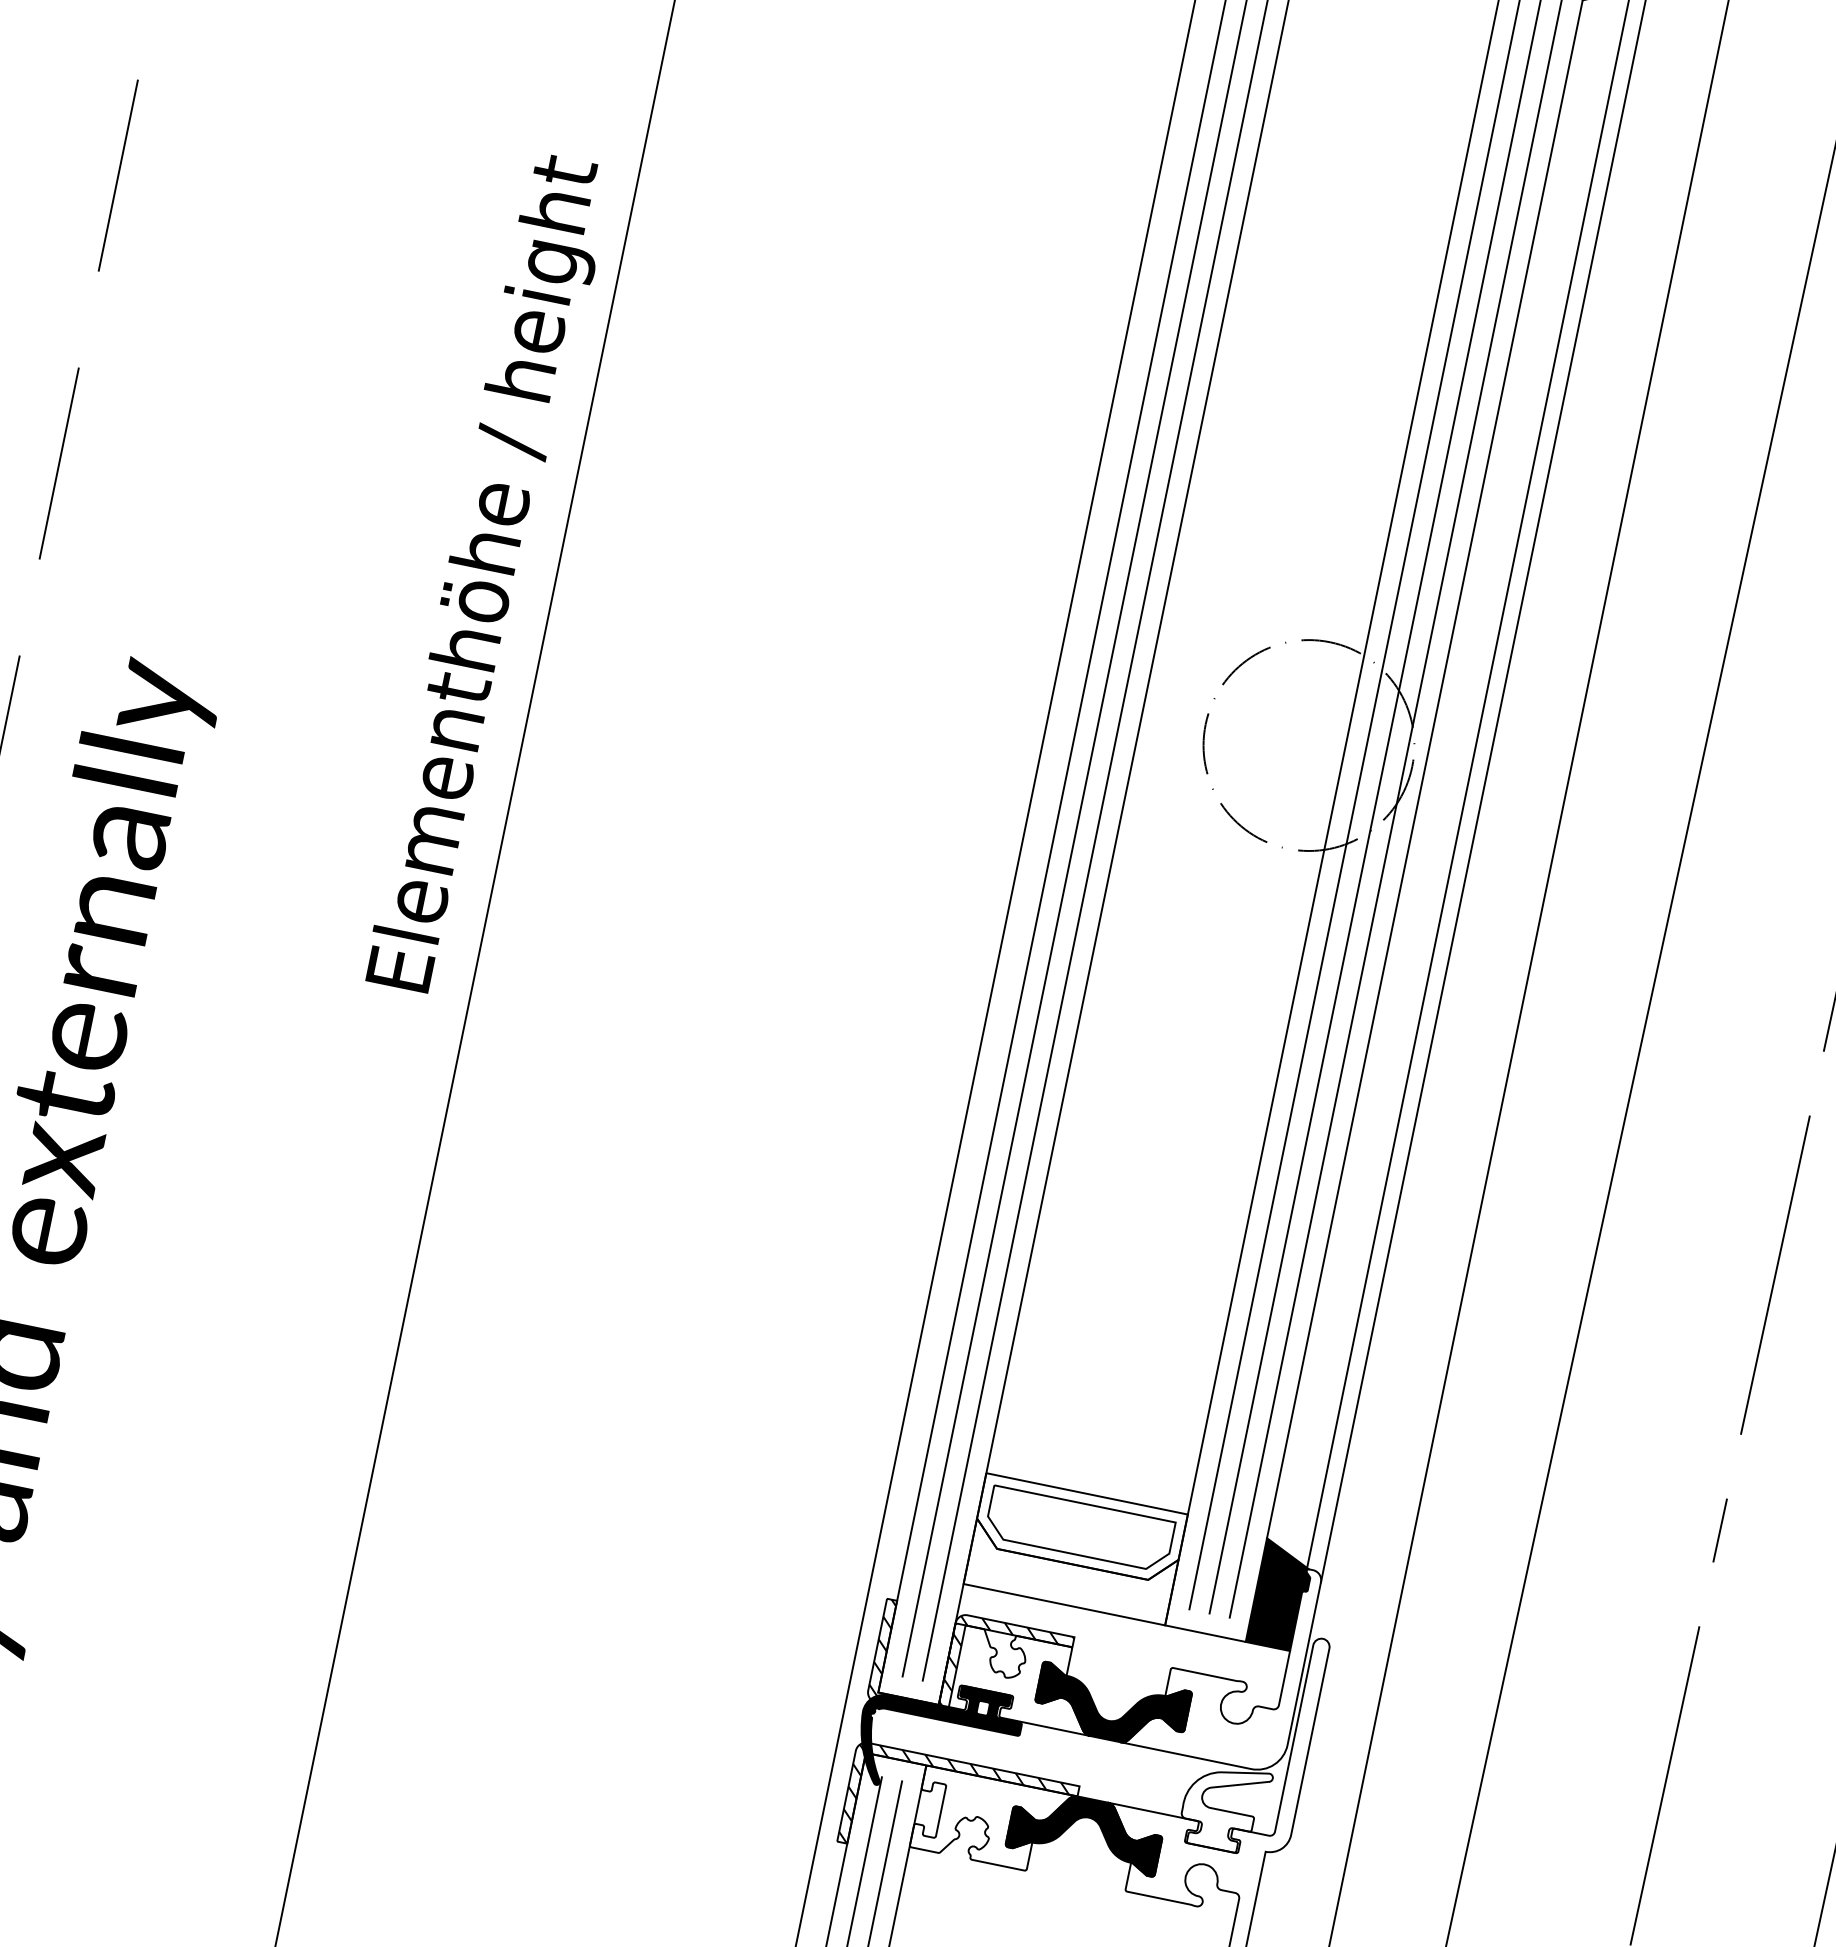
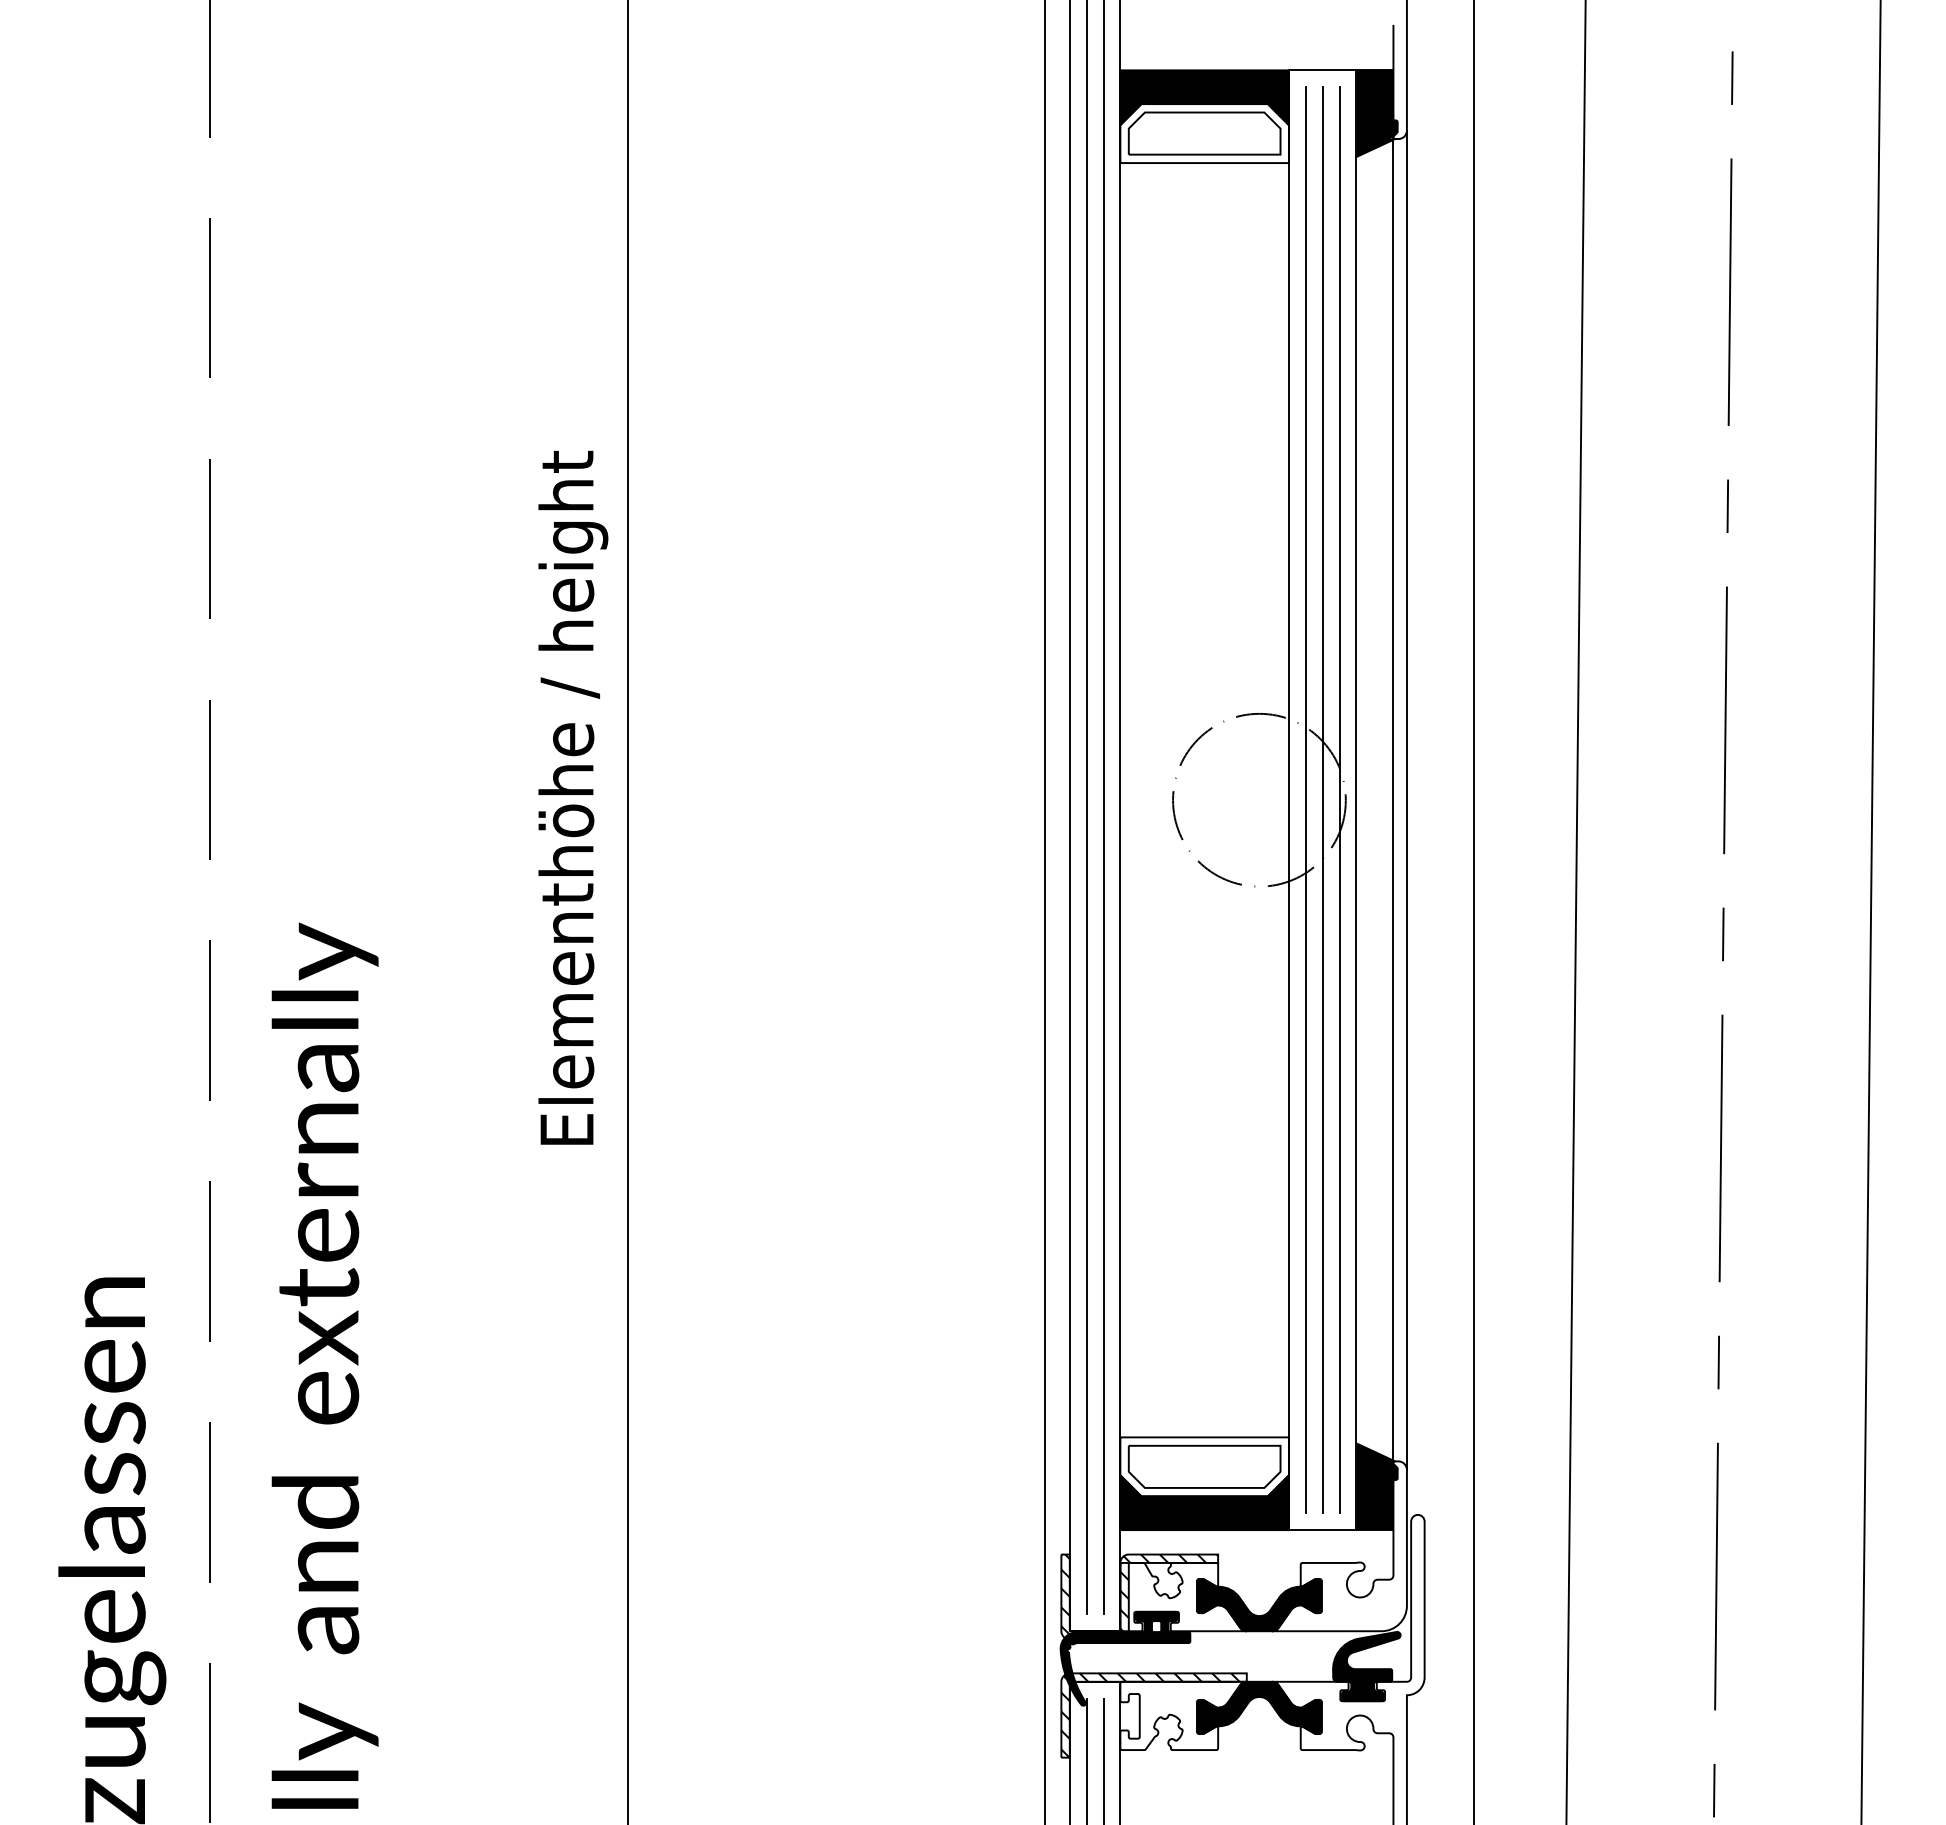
fill: (1070, 1571) -> (1204, 1502), added
fill: (1224, 1807) -> (1366, 1666), added

